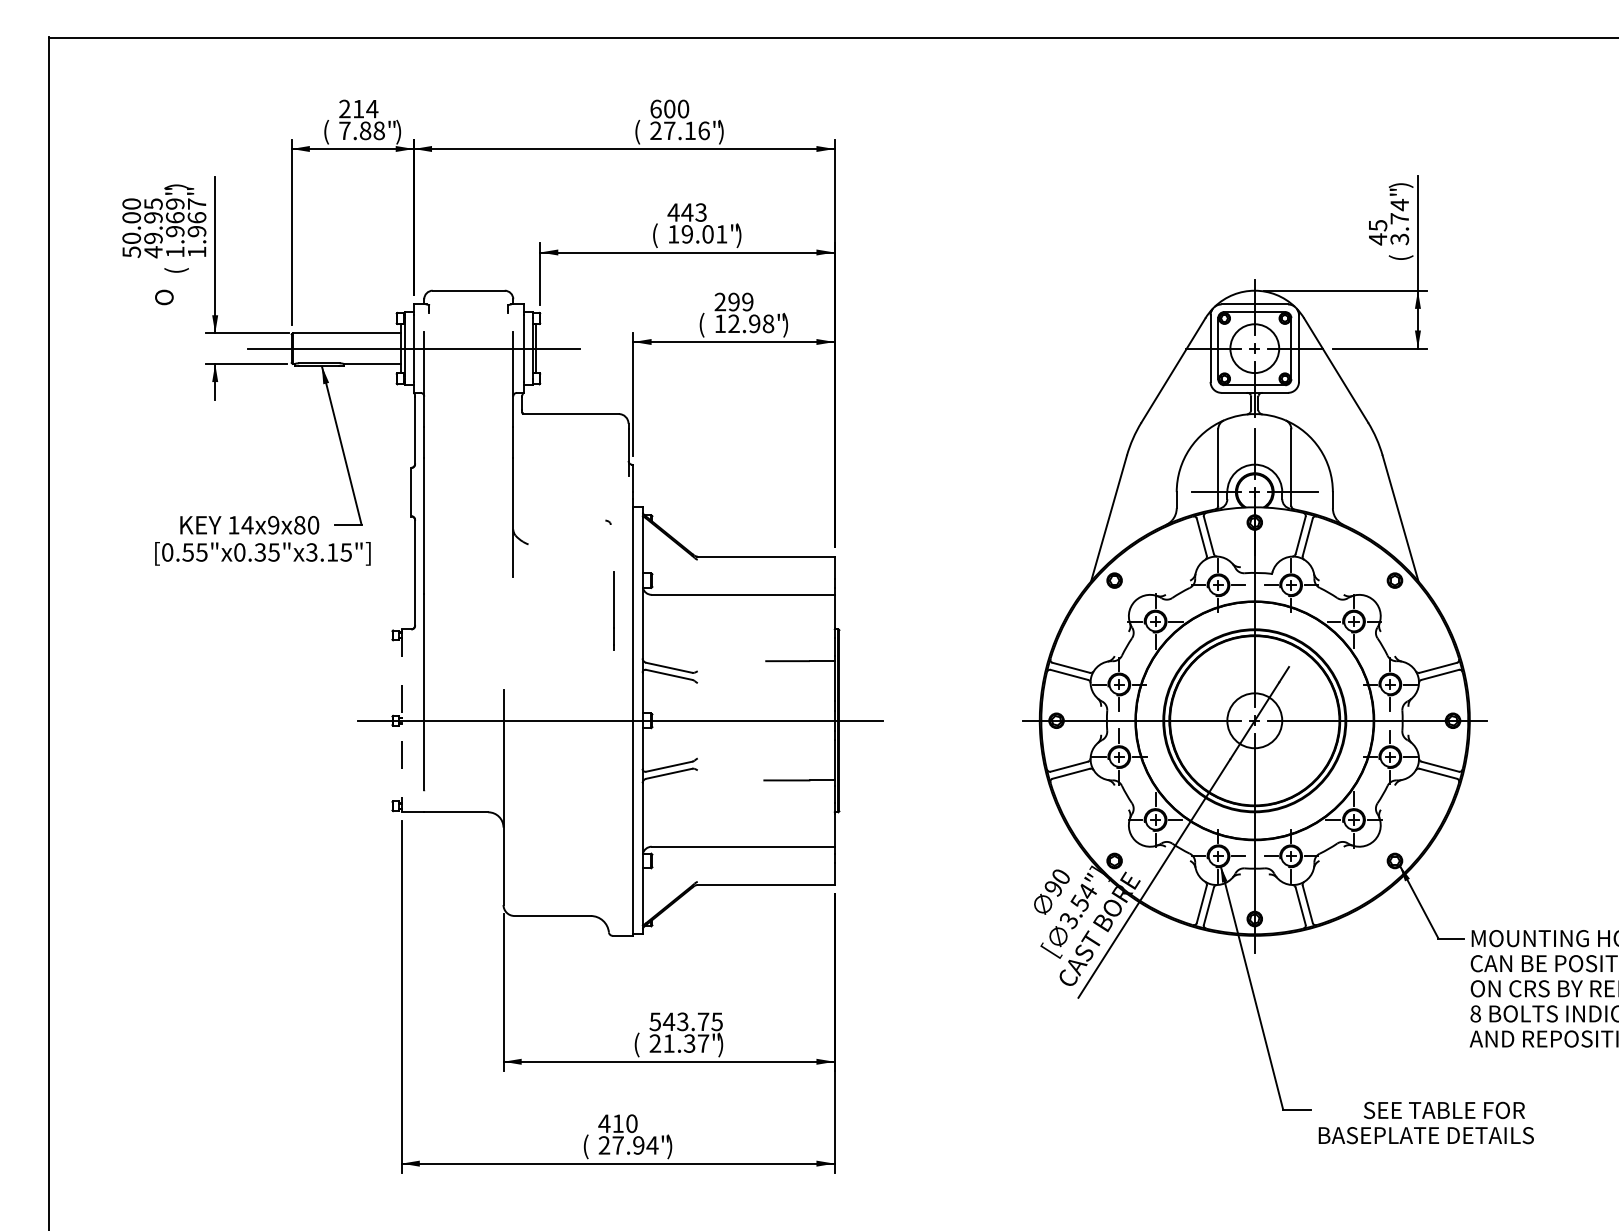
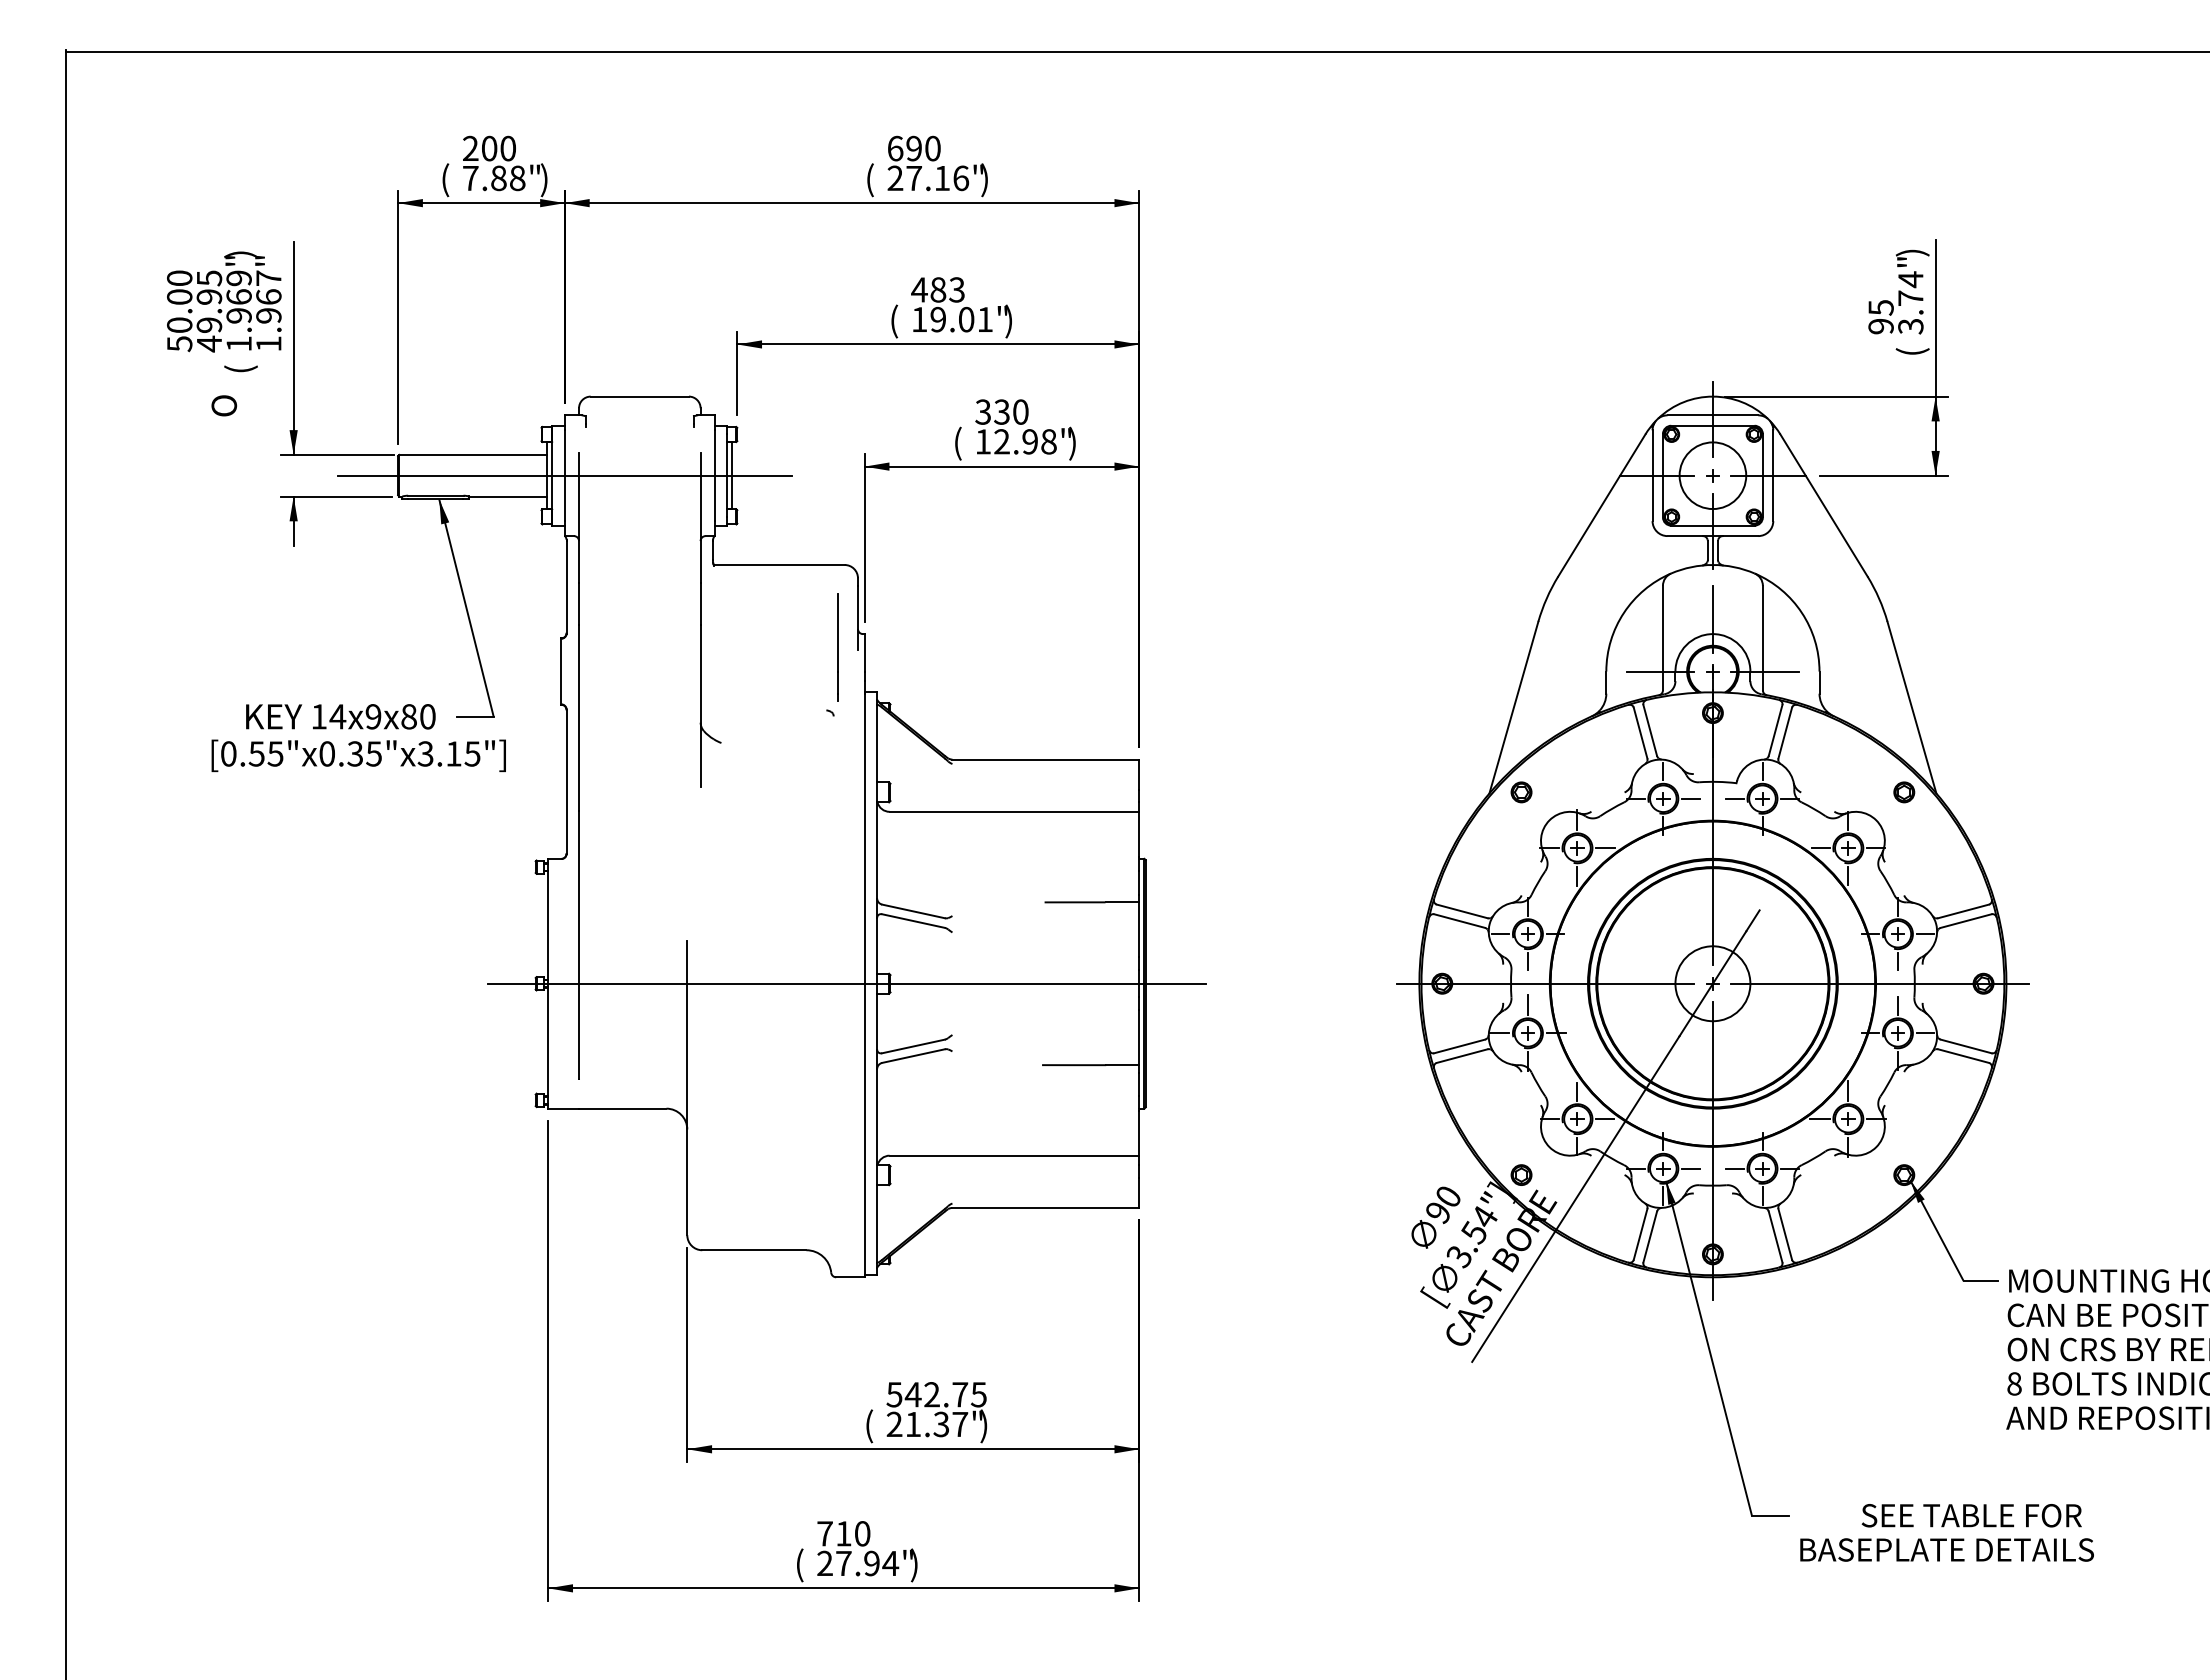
text: (365, 108) -> (499, 148), 214 -> 200
text: (669, 108) -> (913, 148), 600 -> 690
text: (686, 212) -> (937, 289), 443 -> 483
text: (1377, 239) -> (1880, 326), 45 -> 95
text: (733, 301) -> (1001, 411), 299 -> 330
line: (613, 610) -> (837, 647), moved
line: (401, 720) -> (548, 983), dashed -> solid
text: (682, 1021) -> (931, 1394), 543.75 -> 542.75
text: (604, 1123) -> (824, 1533), 410 -> 710

